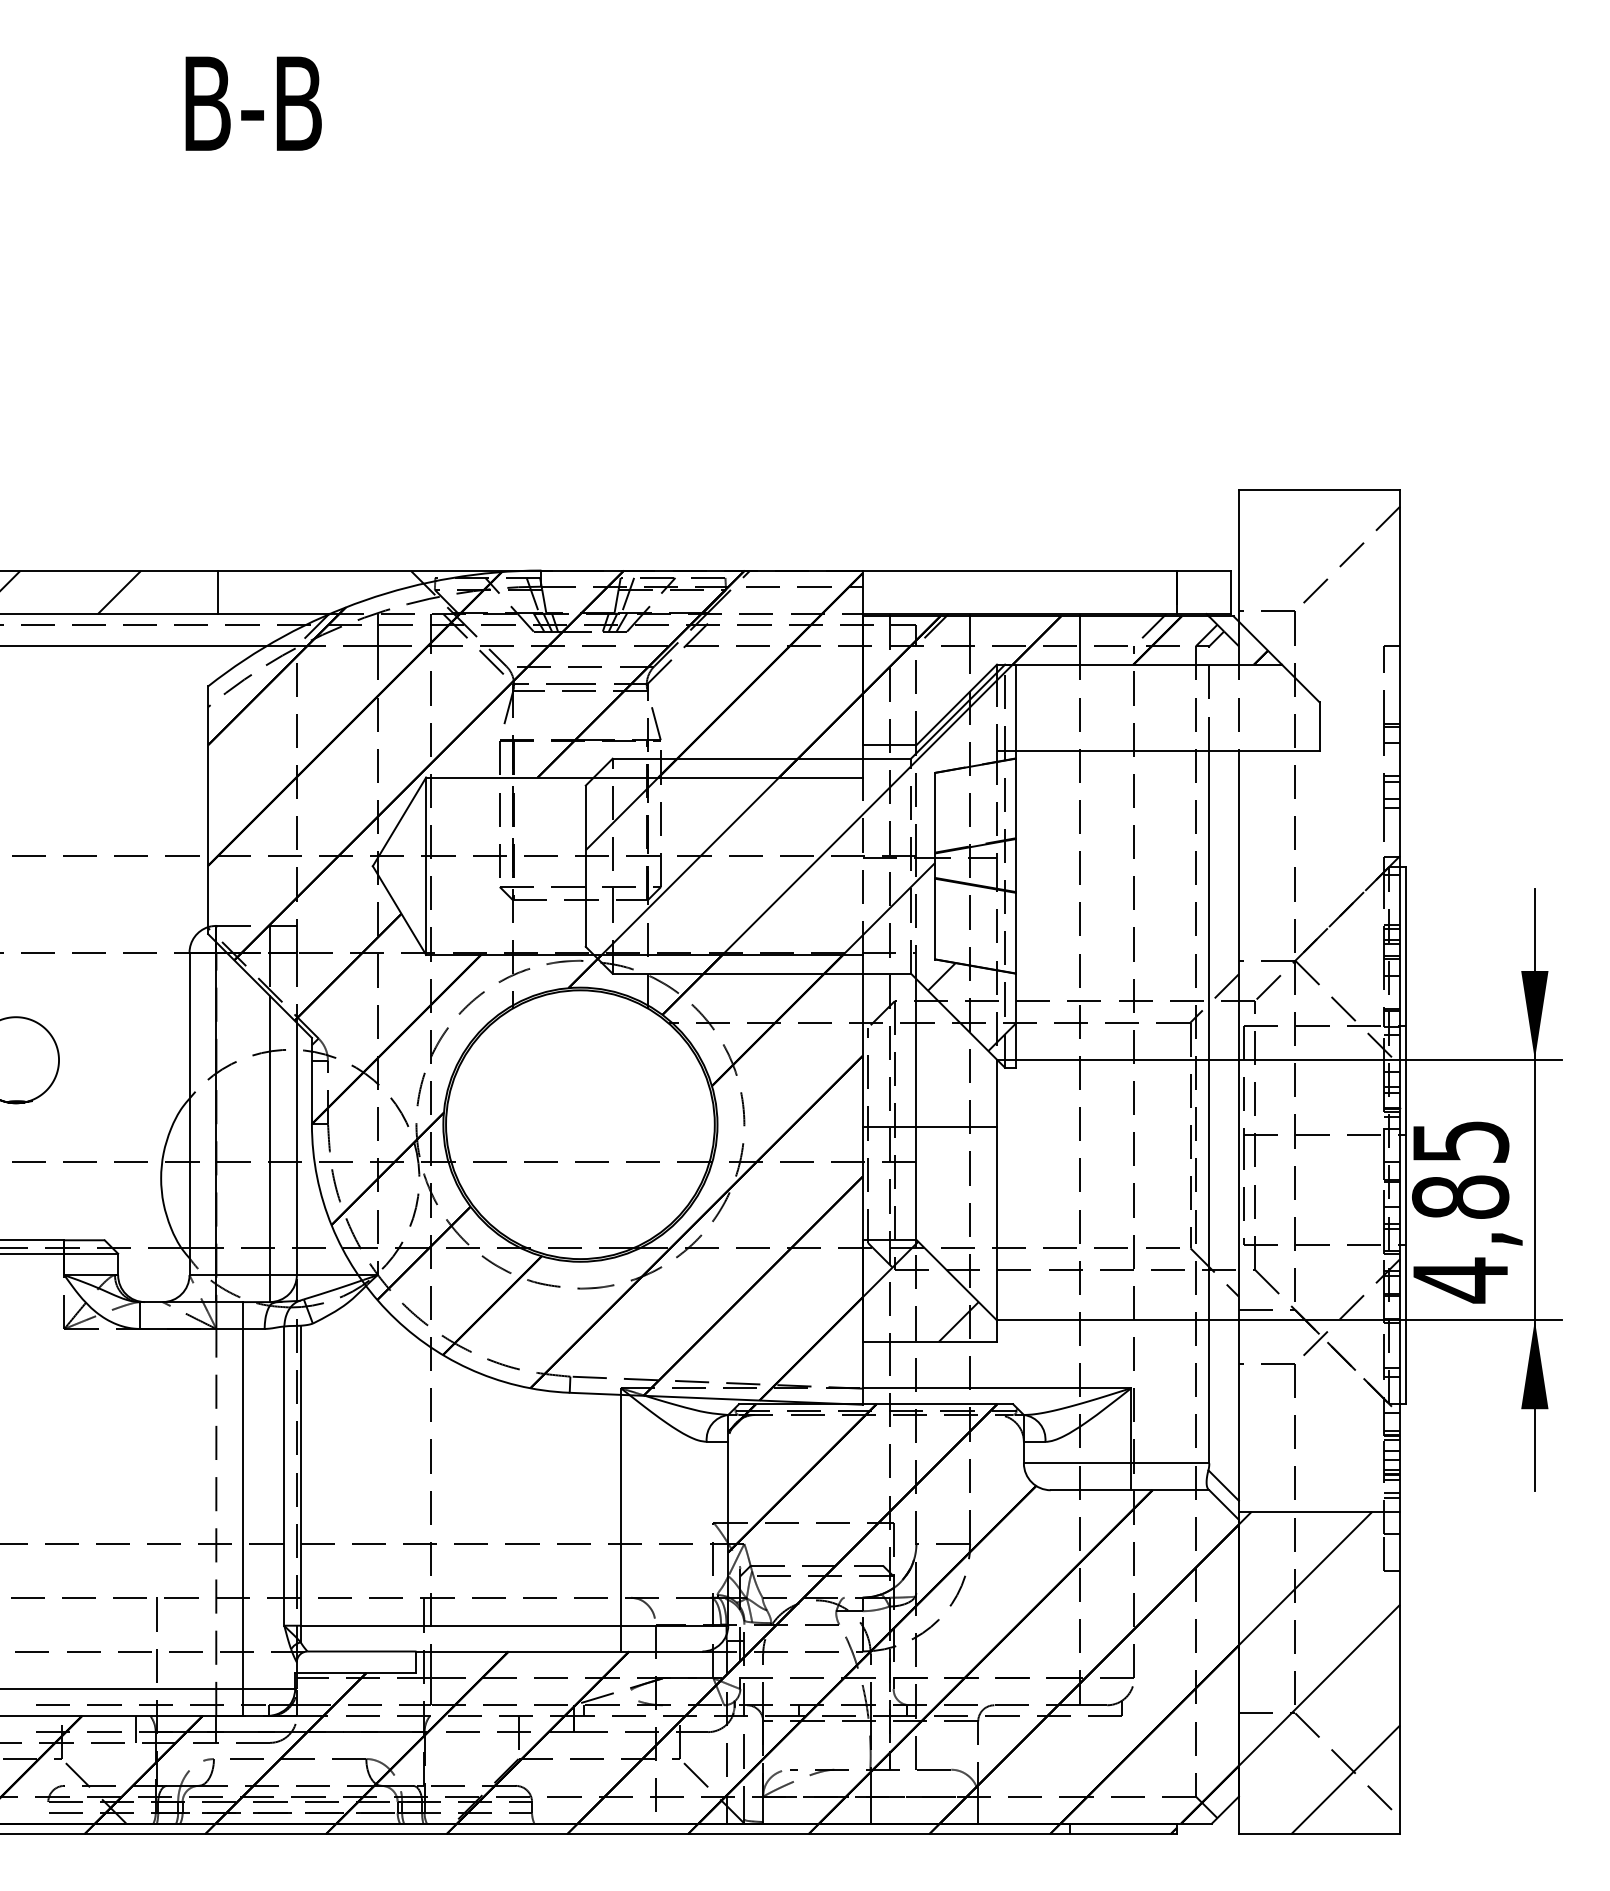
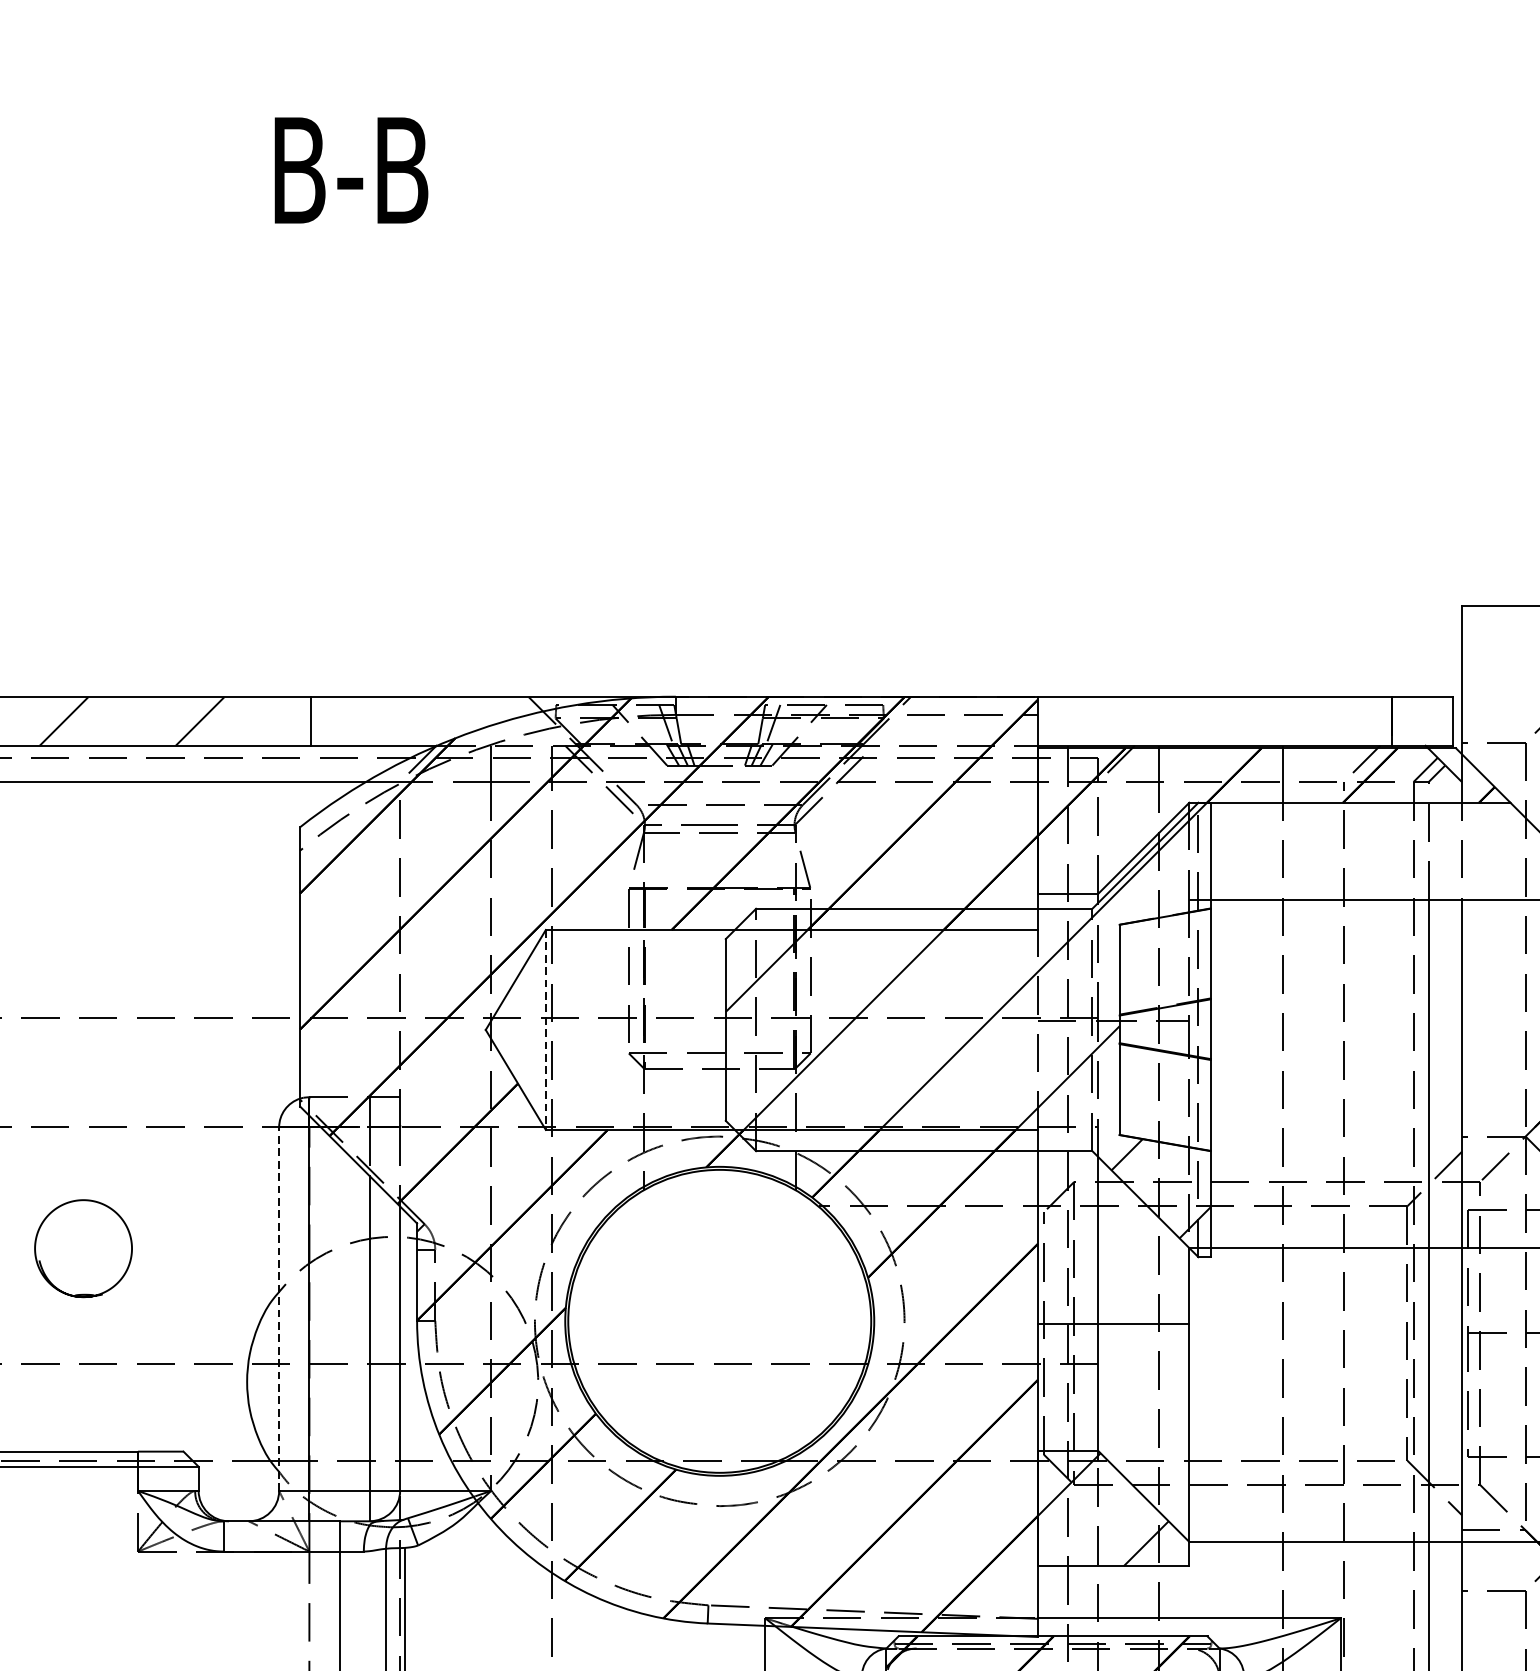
line: (426, 866) -> (546, 1030), solid -> dashed
line: (189, 1113) -> (279, 1308), solid -> dashed

